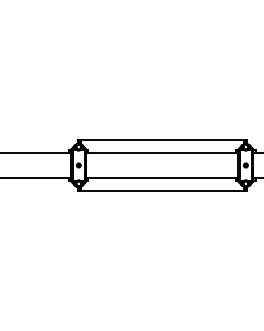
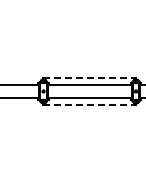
line: (161, 140) -> (89, 77), solid -> dashed
line: (161, 190) -> (89, 105), solid -> dashed

